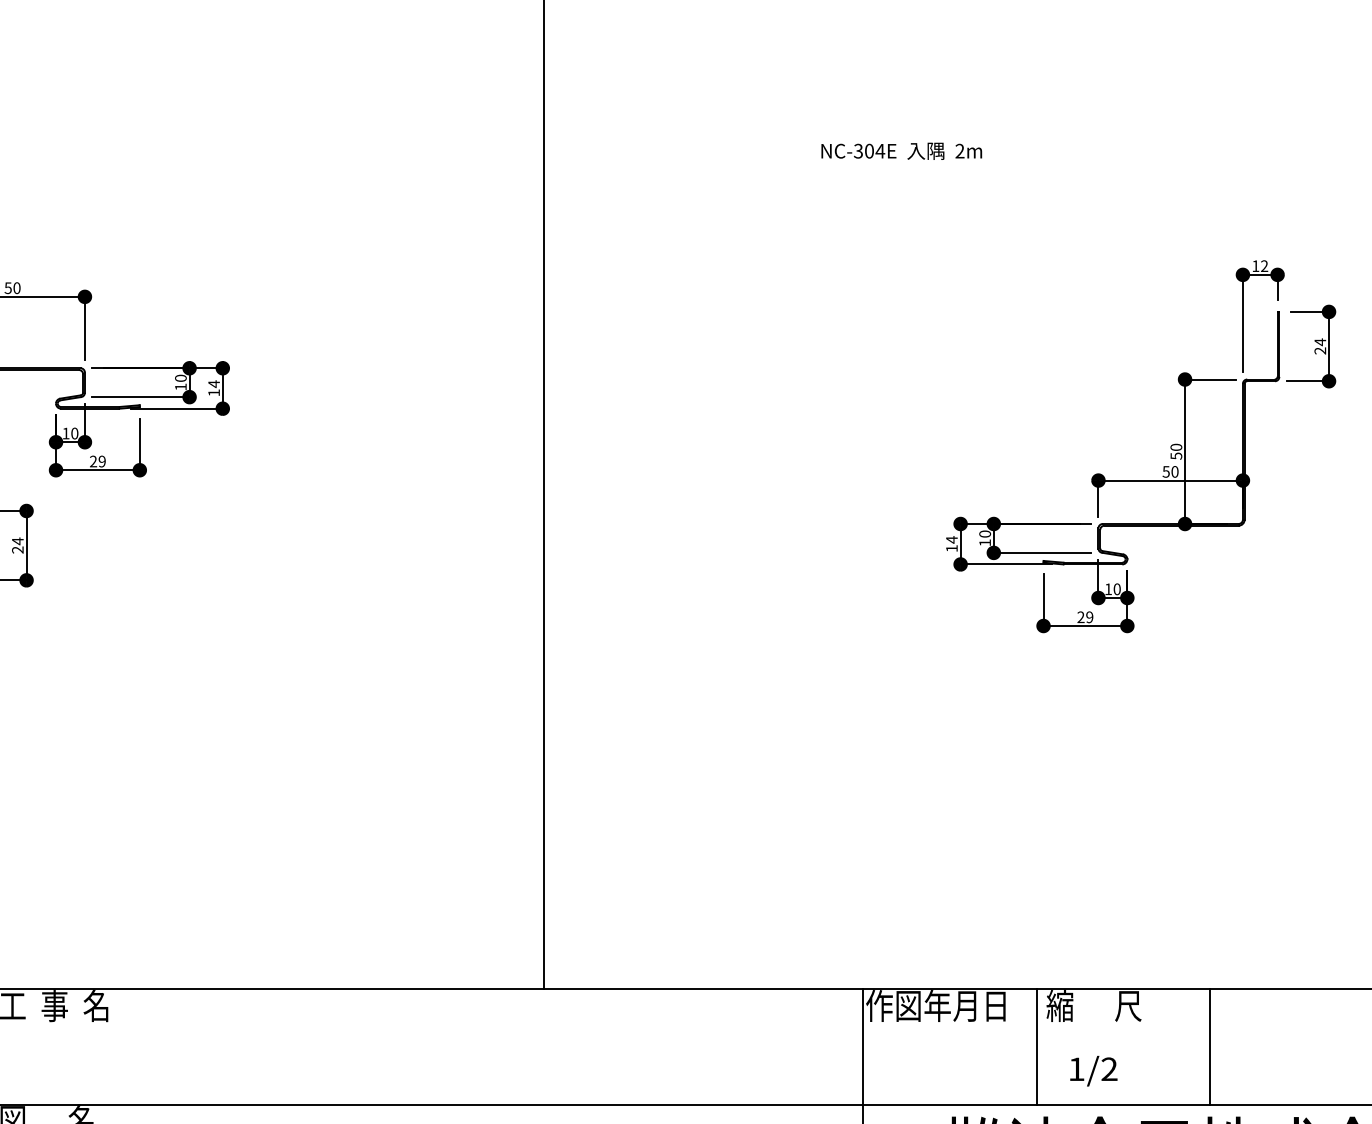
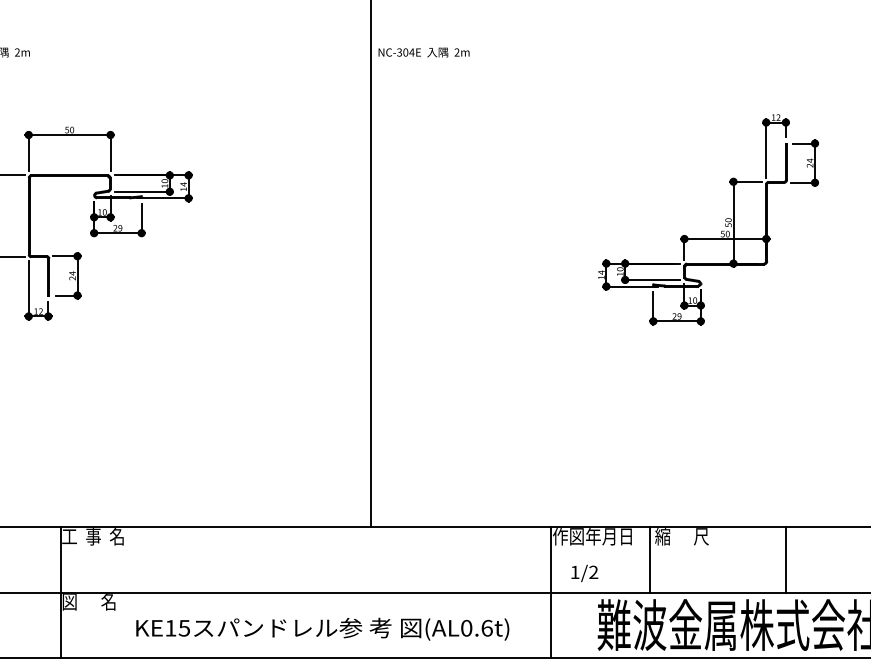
text: (900, 151) -> (423, 52), moved
line: (1209, 1046) -> (785, 559), moved
text: (1093, 1071) -> (584, 573), moved

